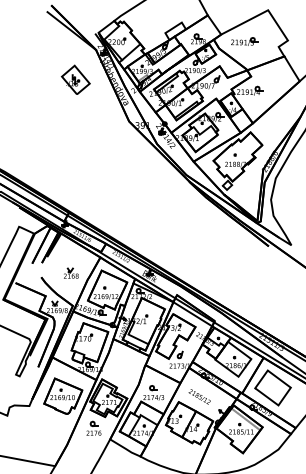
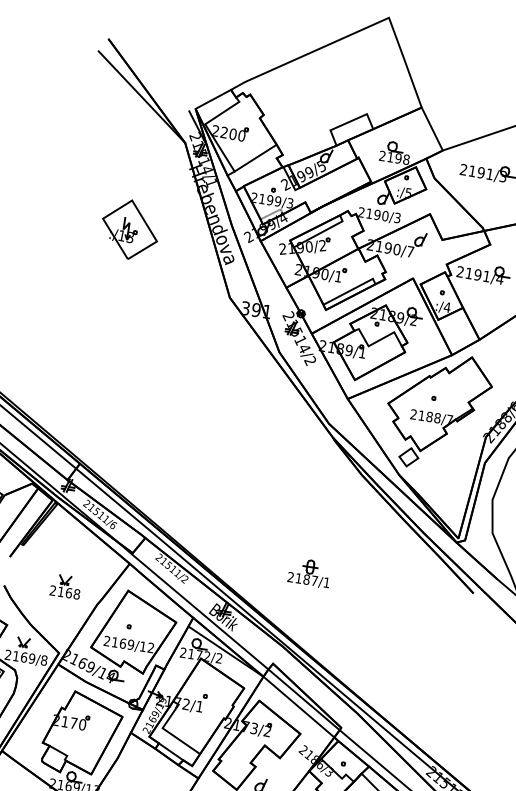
part: (75, 79) -> (129, 228), moved
part: (188, 248) -> (310, 572), added

